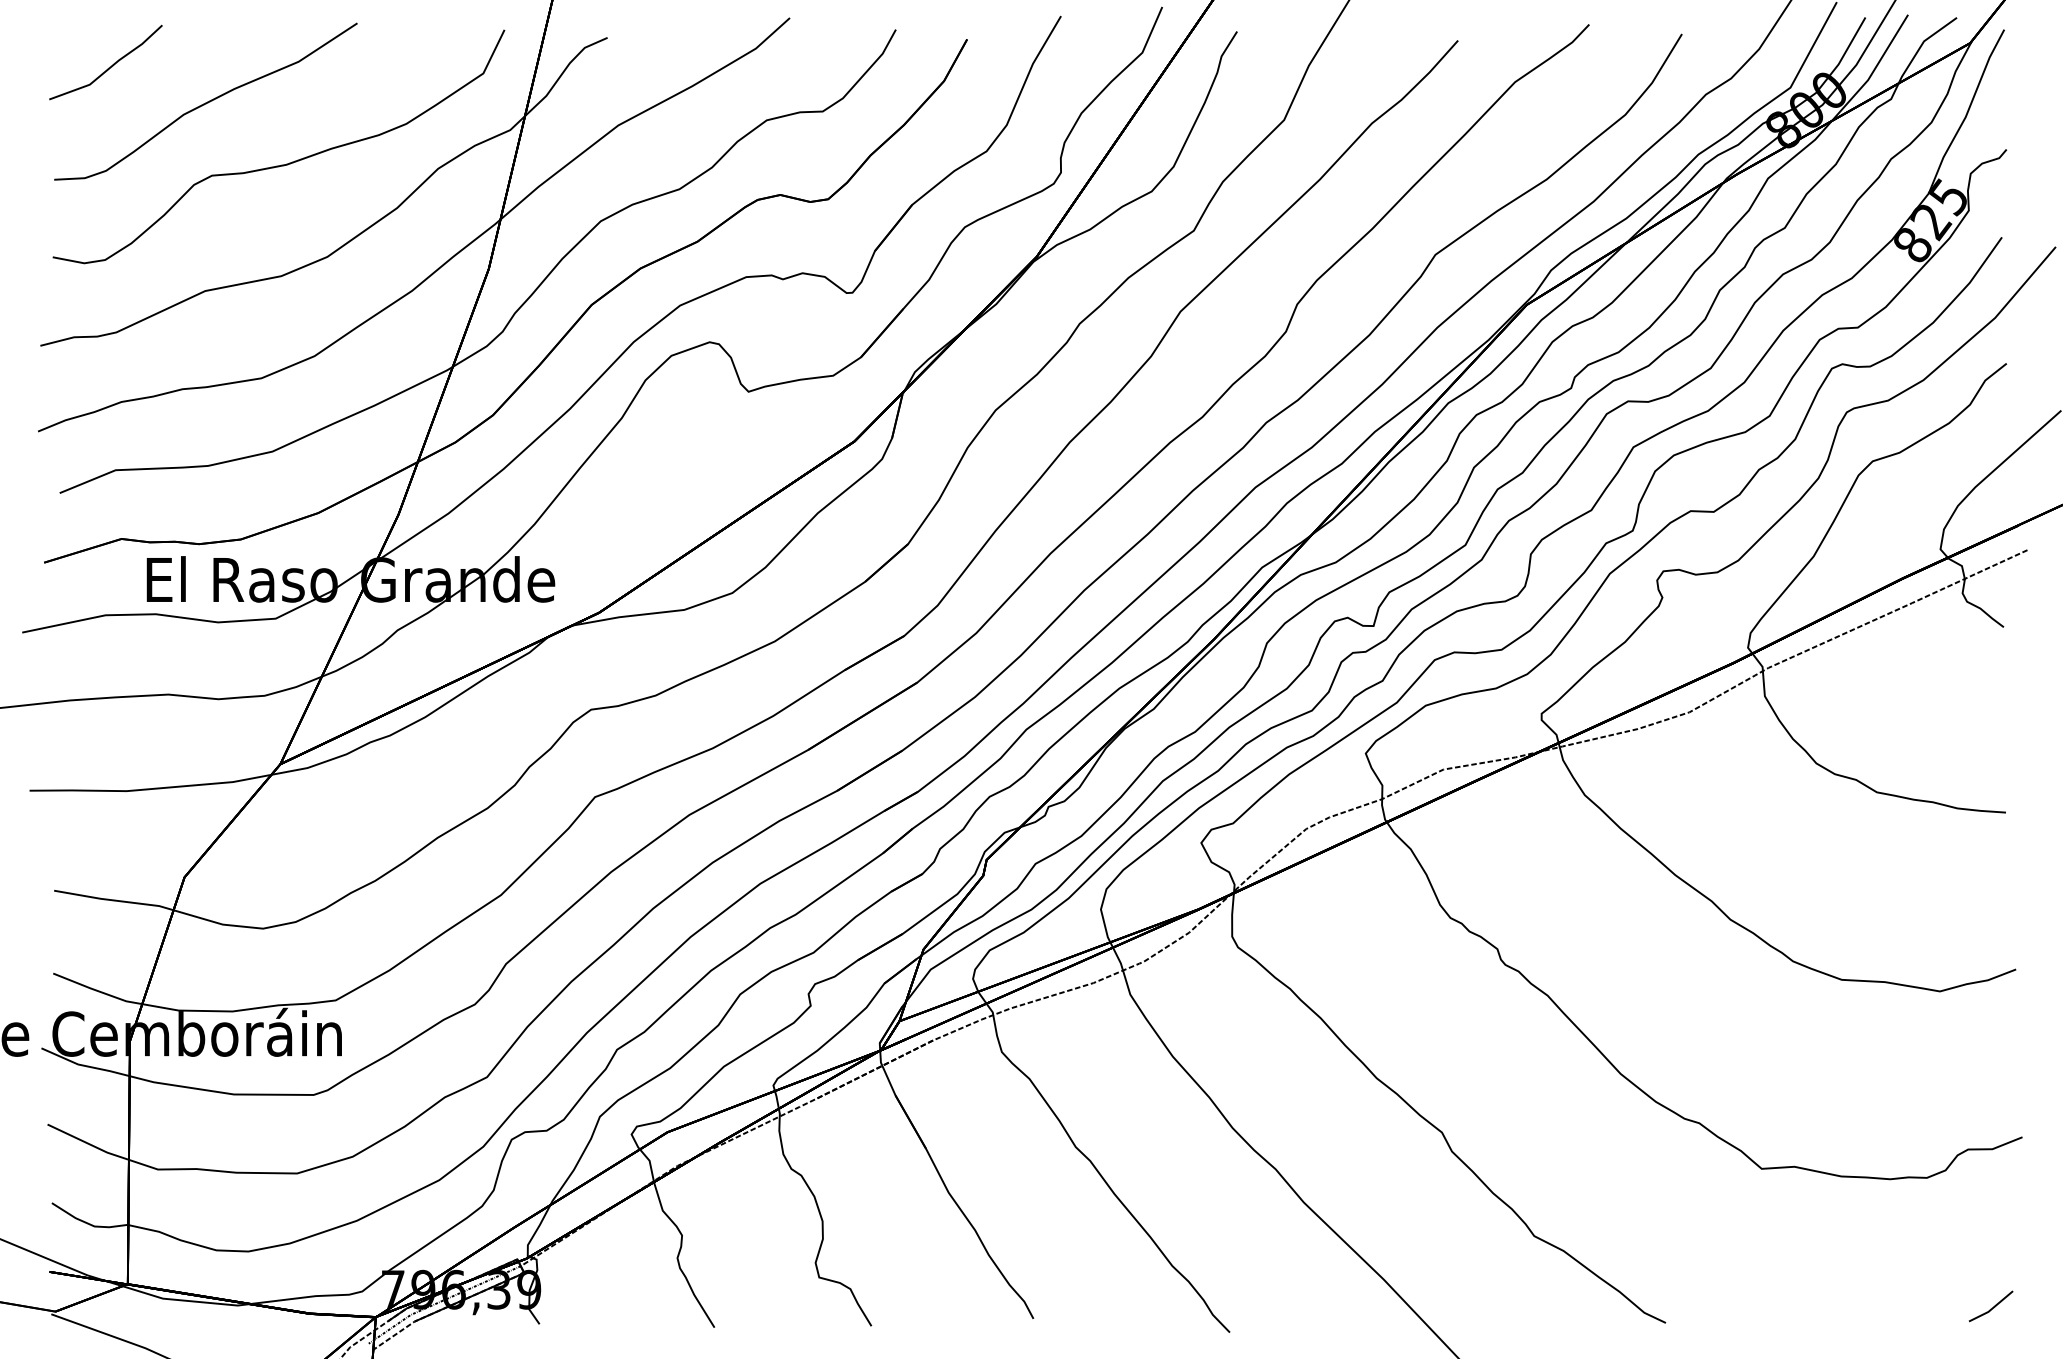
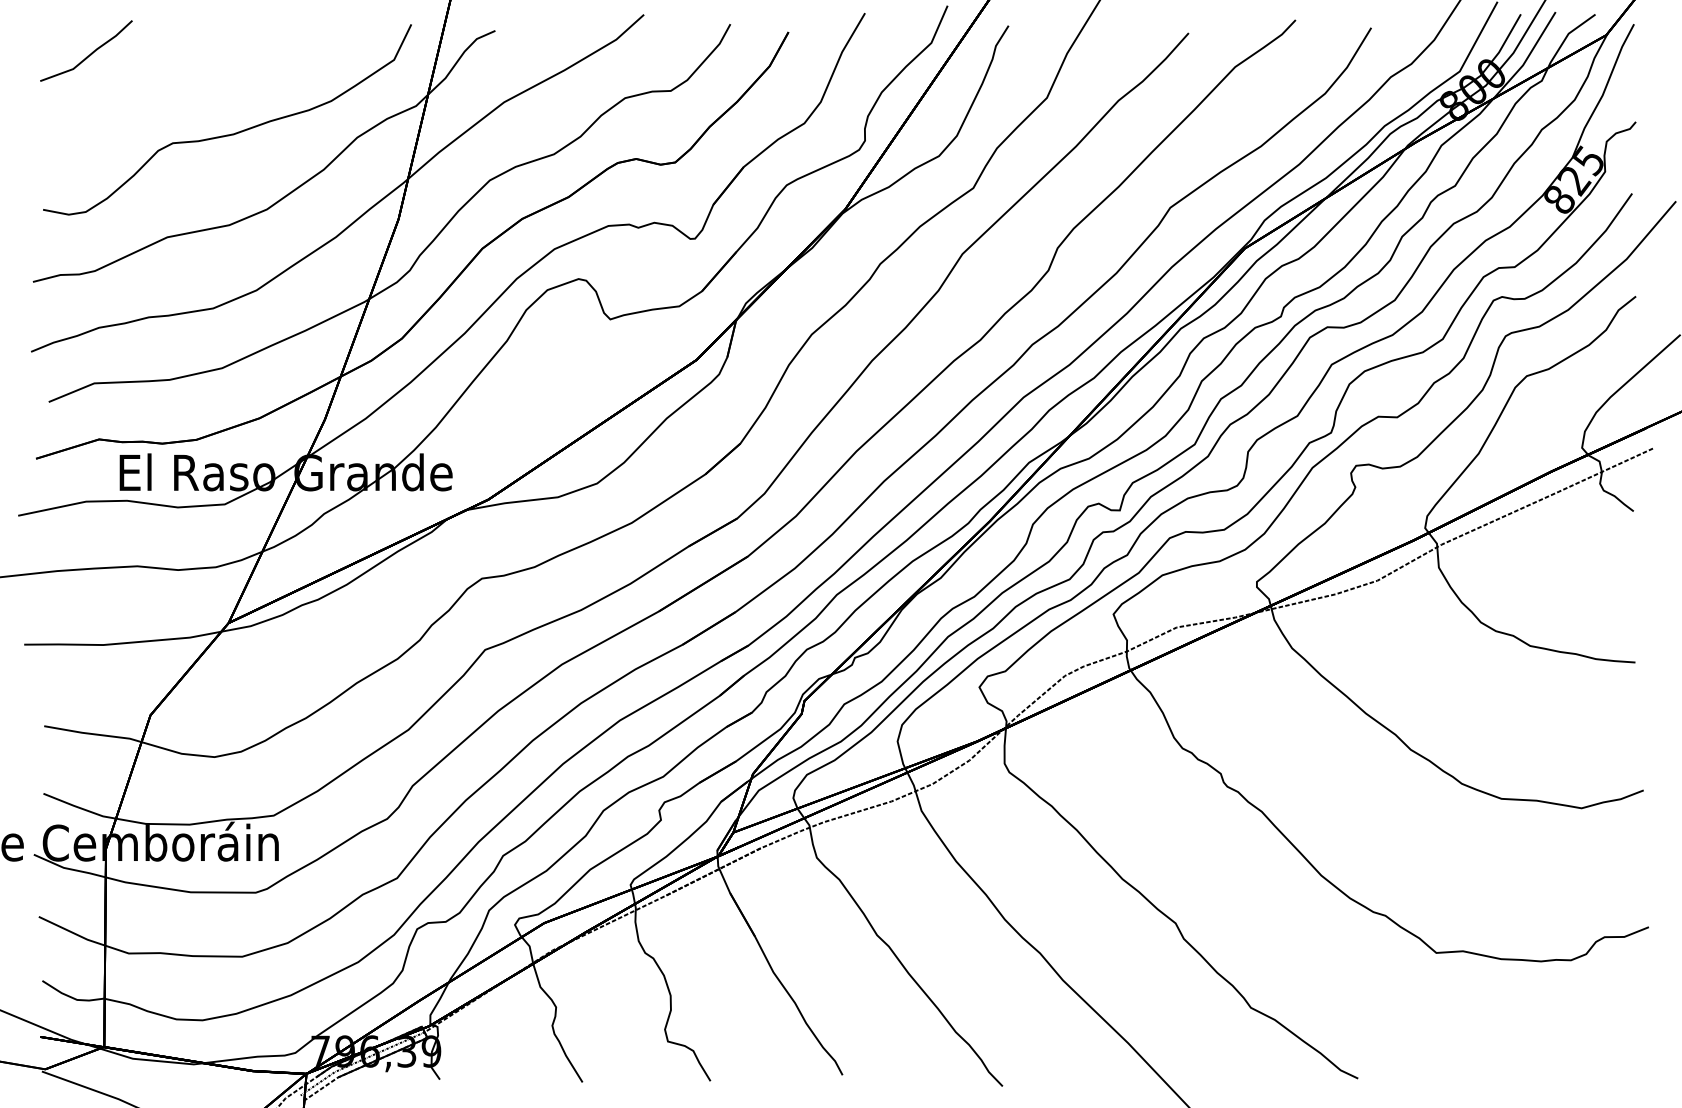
curve: (205, 102) -> (167, 83), removed
line: (1992, 1306) -> (1624, 1065), removed

